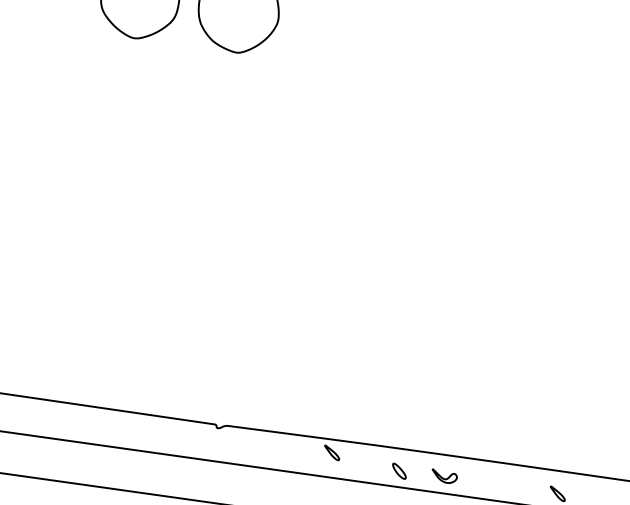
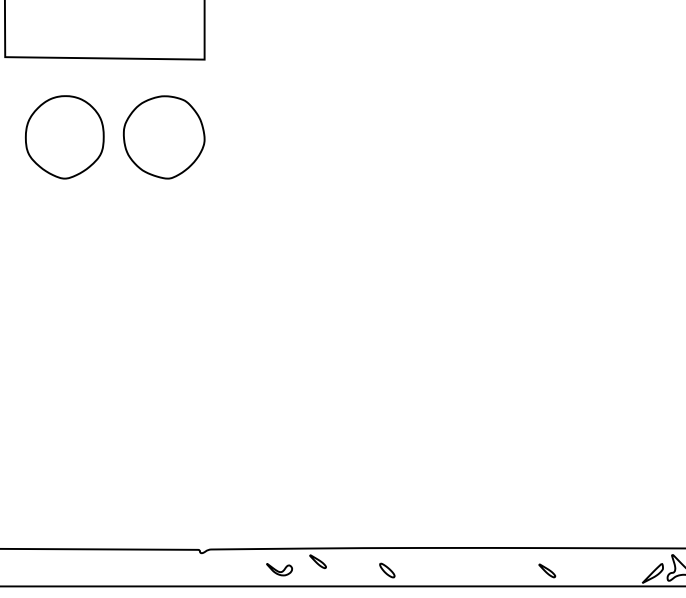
part: (444, 476) -> (279, 569), moved

